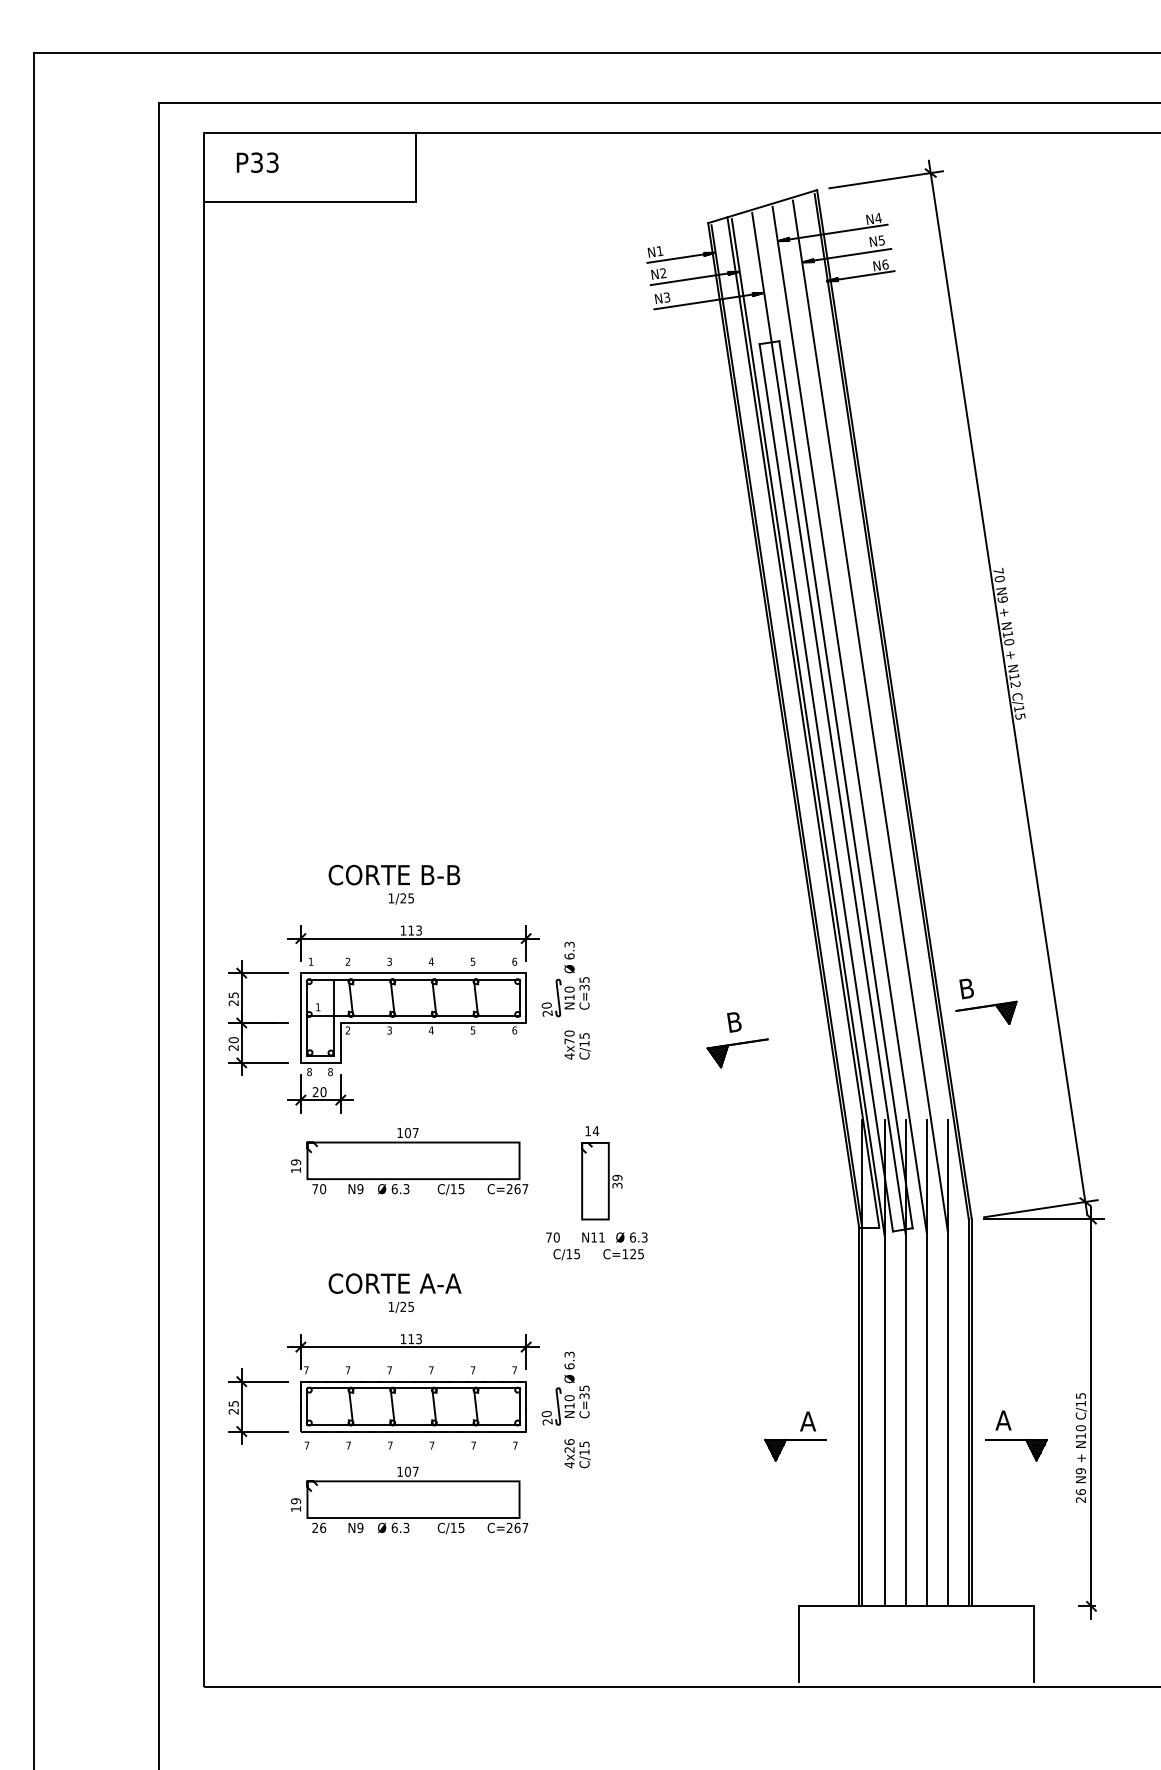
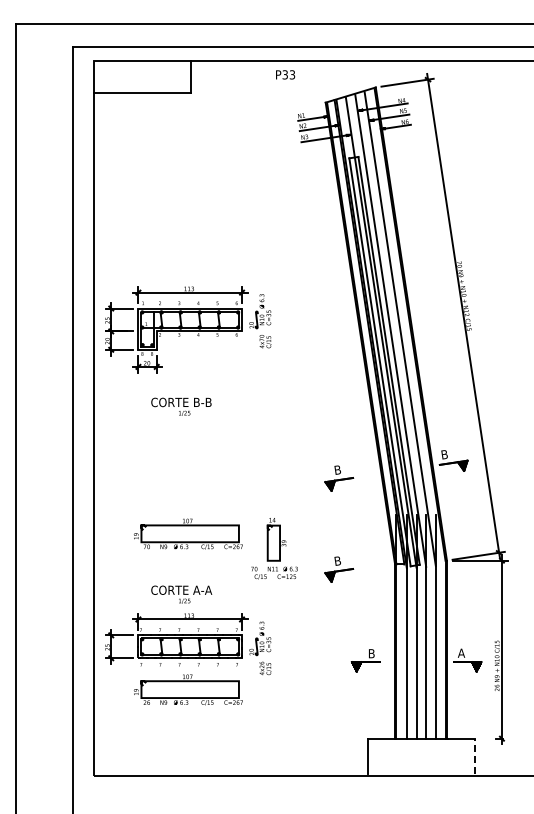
text: (257, 161) -> (285, 74), moved
part: (409, 1018) -> (188, 329), moved
part: (738, 1238) -> (339, 569), added
text: (807, 1421) -> (371, 653), A -> B
line: (1033, 1642) -> (475, 755), solid -> dashed

